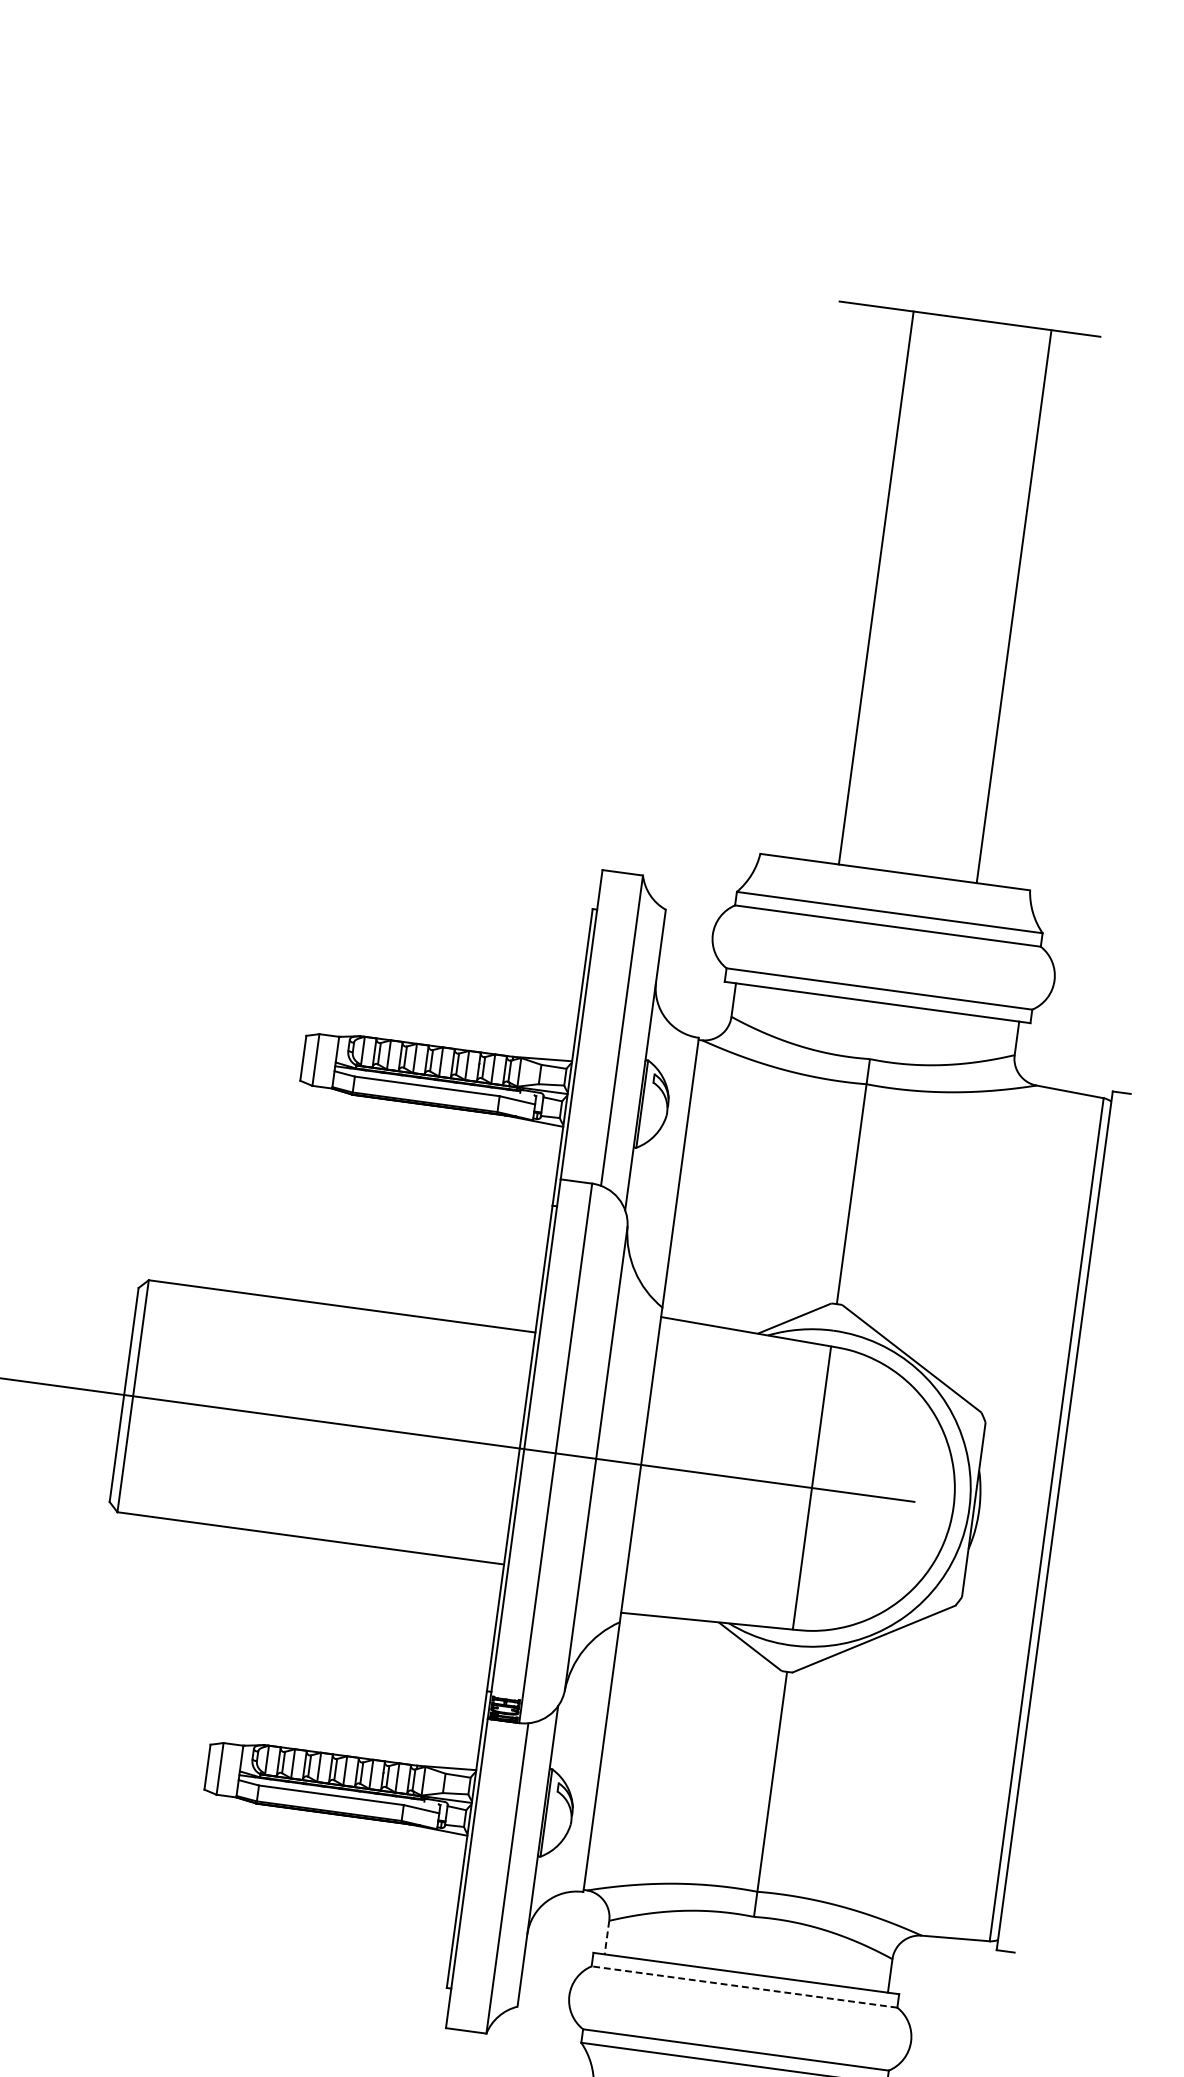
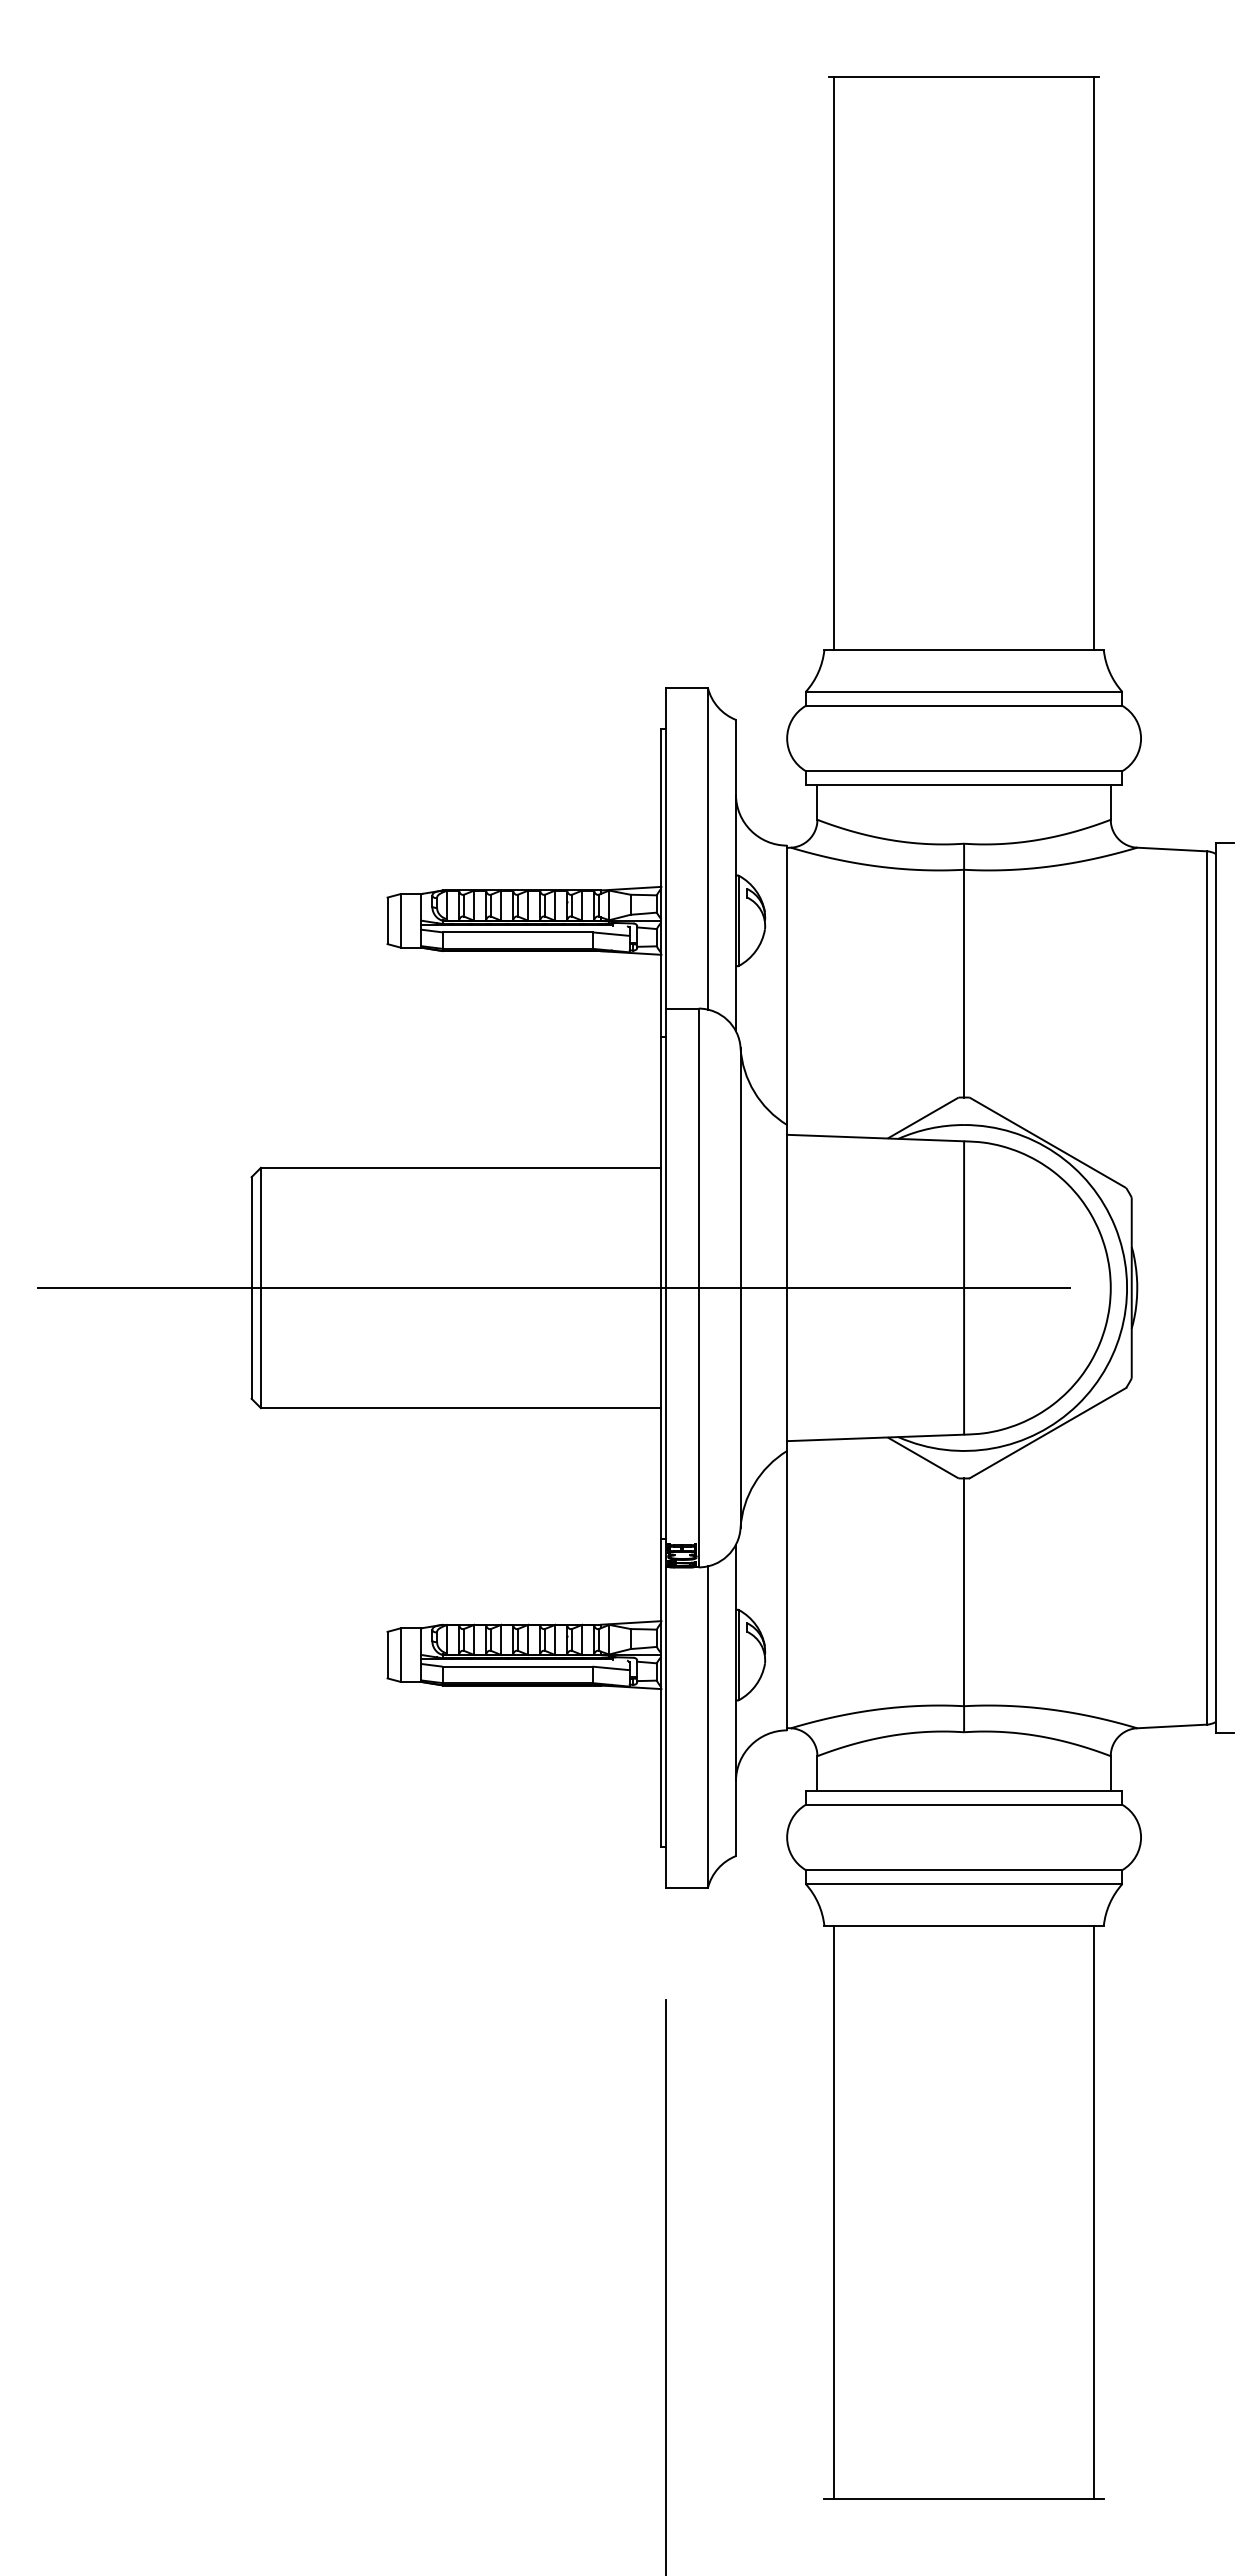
line: (876, 587) -> (833, 363), moved
line: (1014, 606) -> (1094, 363), moved
line: (606, 1938) -> (817, 1774), dashed -> solid
line: (743, 1986) -> (963, 1804), dashed -> solid

